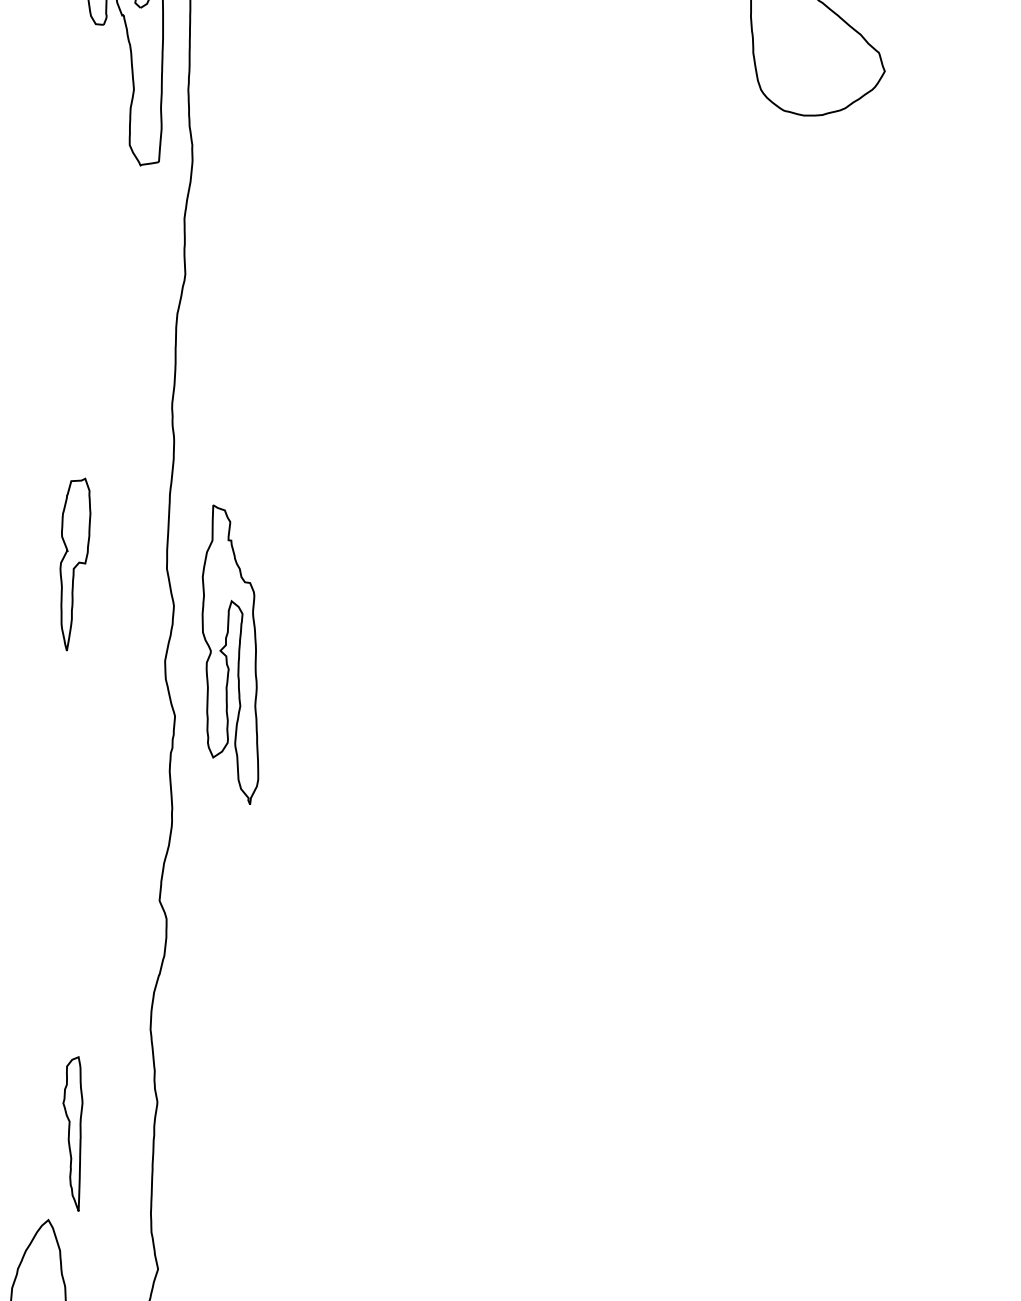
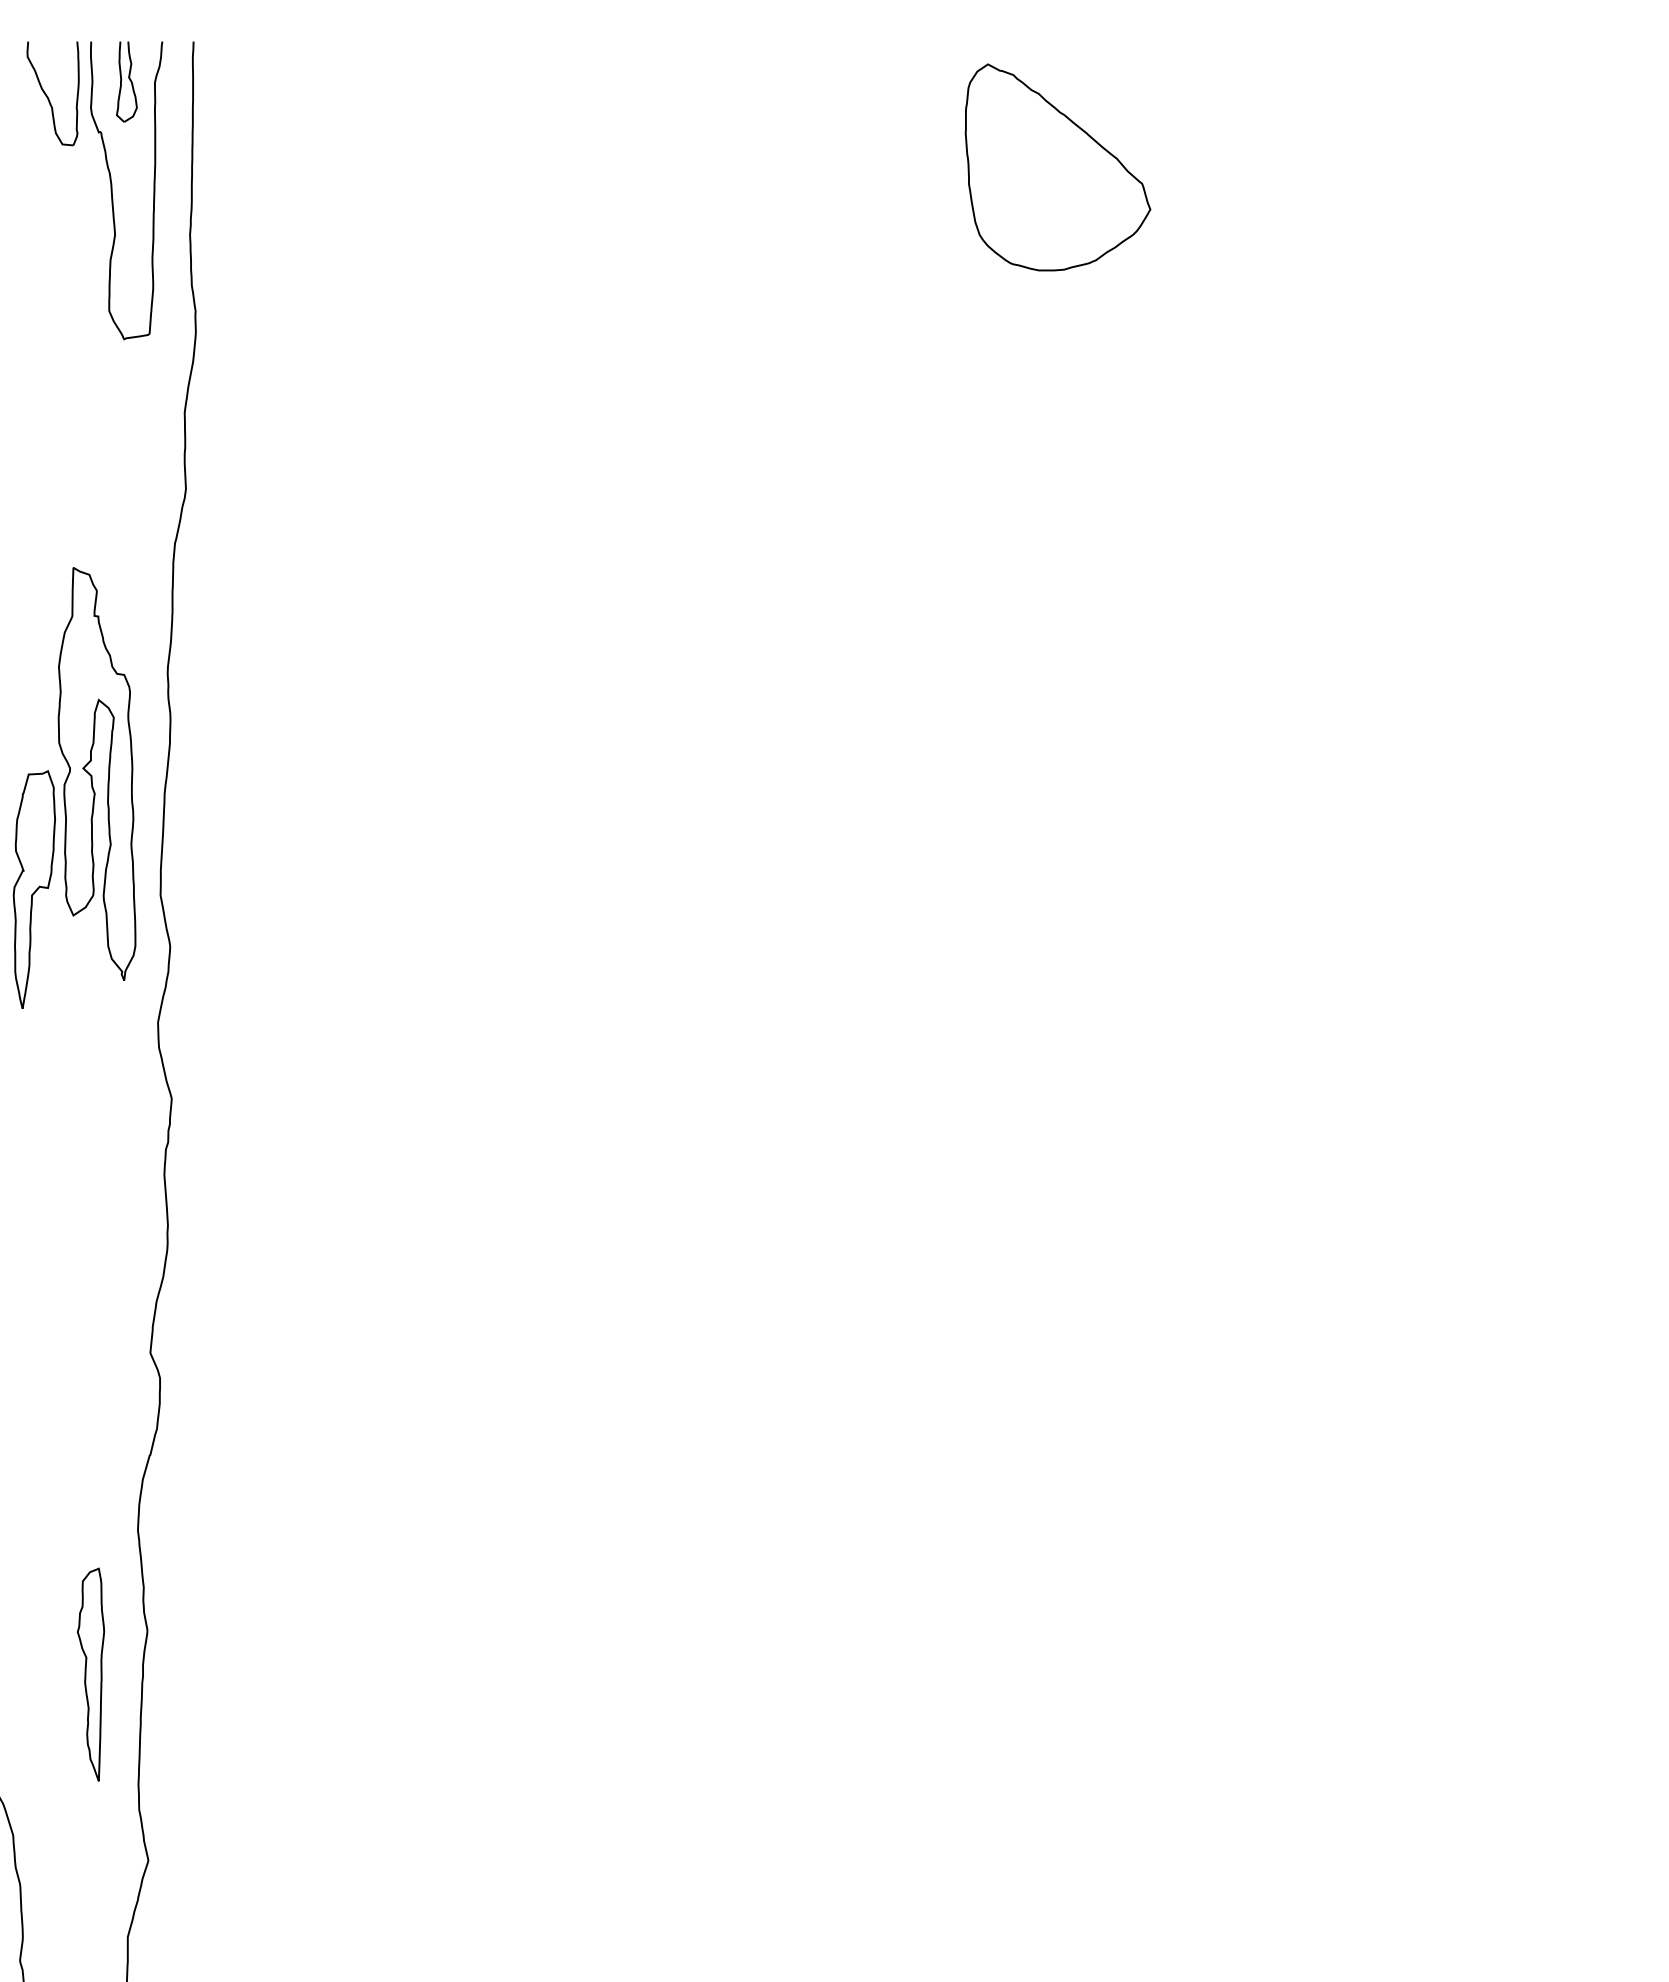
part: (230, 654) -> (96, 773), moved
part: (72, 1133) -> (90, 1674), moved

